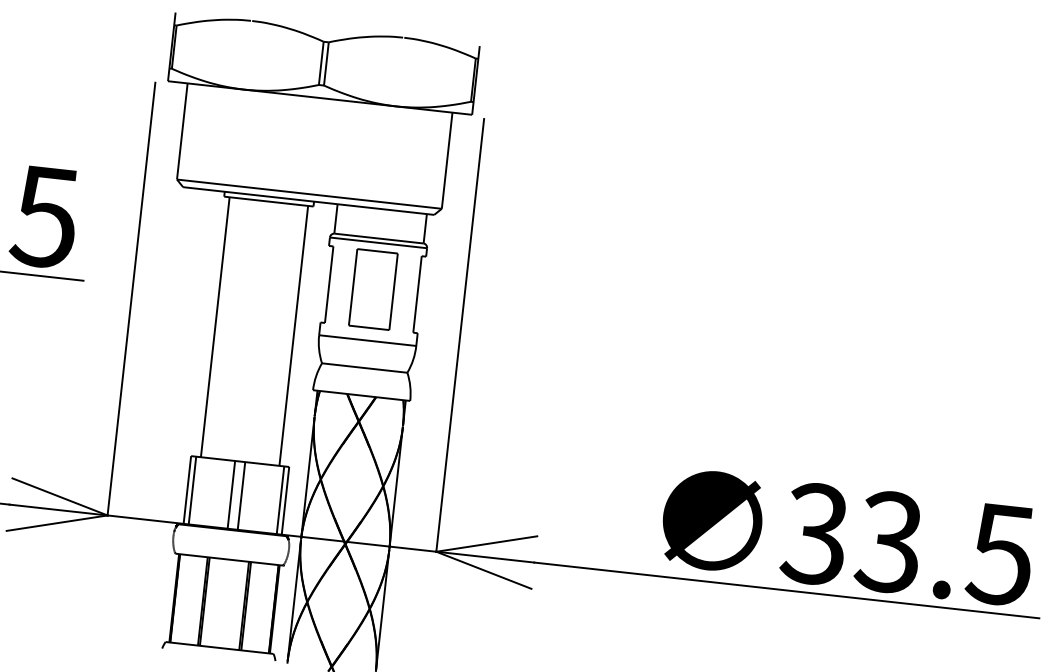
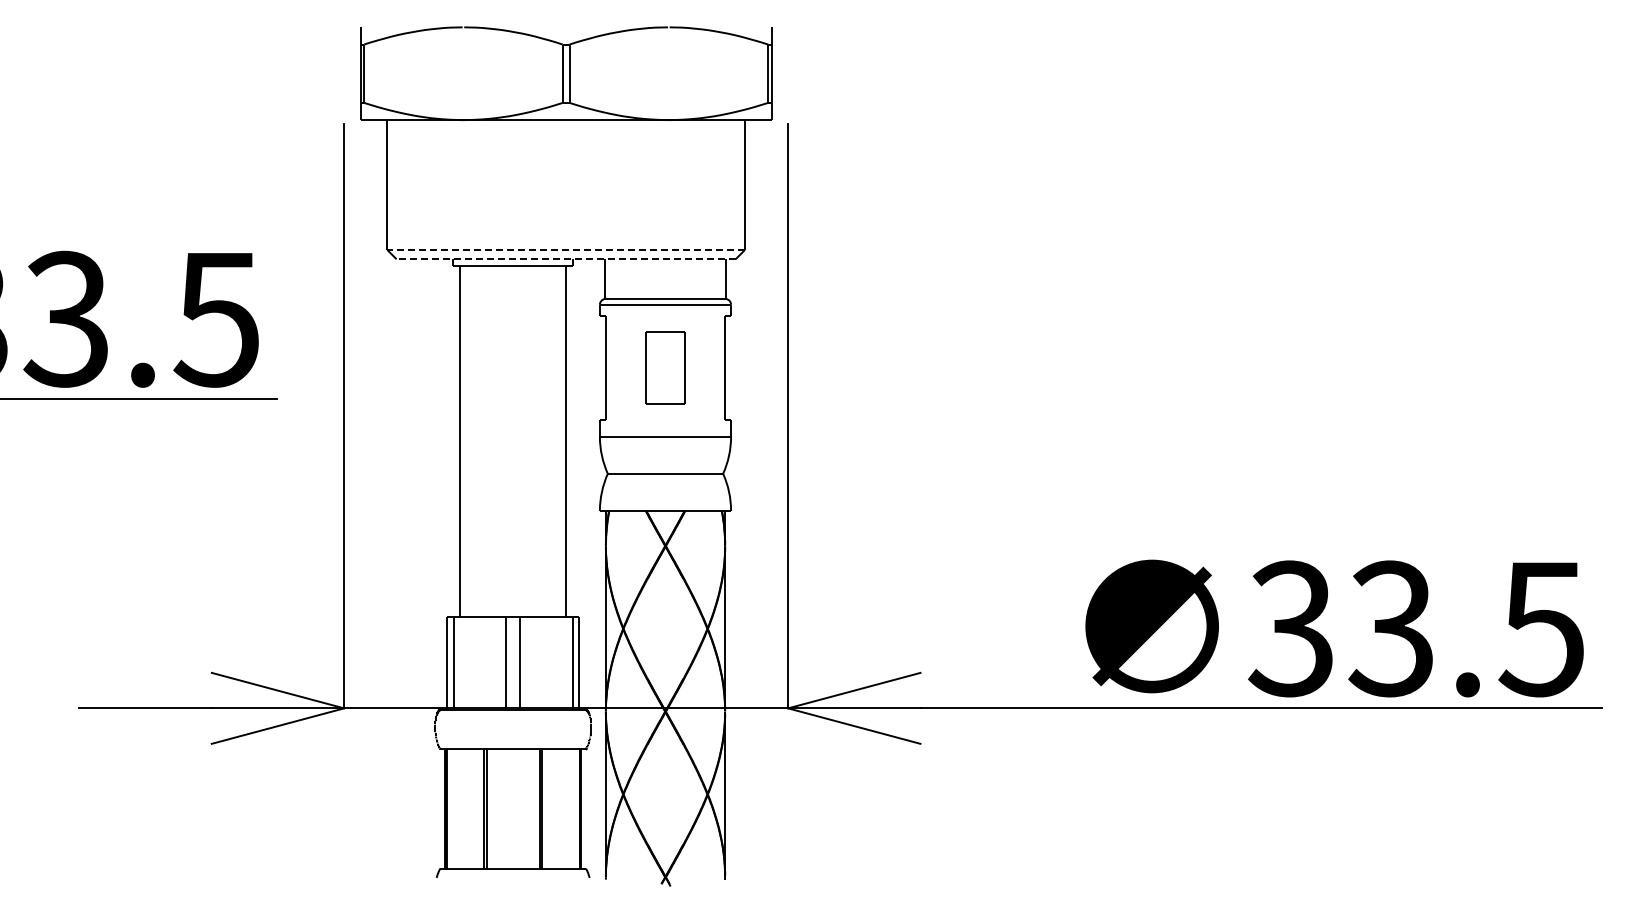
line: (309, 193) -> (566, 249), solid -> dashed
line: (308, 201) -> (566, 259), solid -> dashed
part: (373, 289) -> (665, 367), size x0.7

